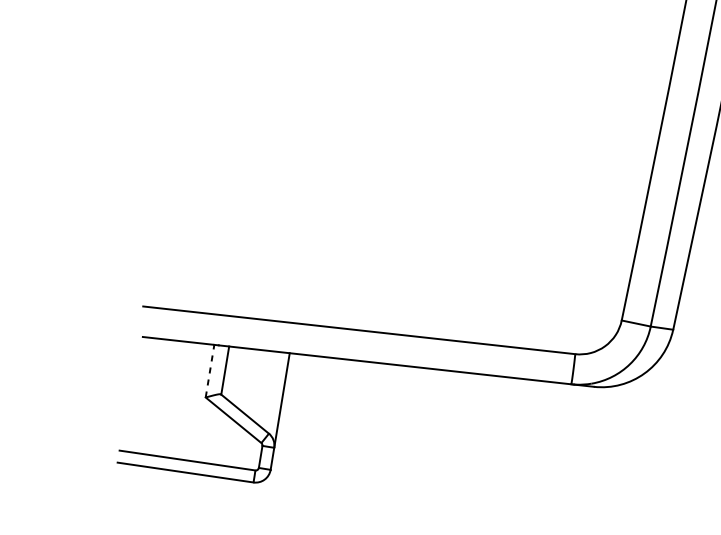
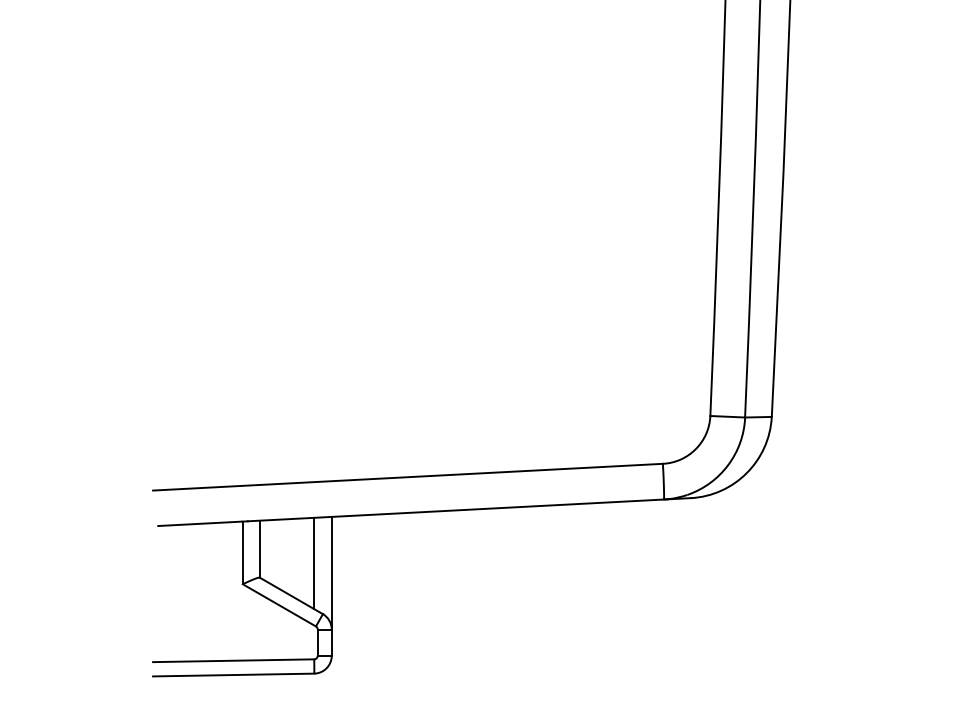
line: (209, 370) -> (242, 552), dashed -> solid
line: (268, 389) -> (314, 563), added

